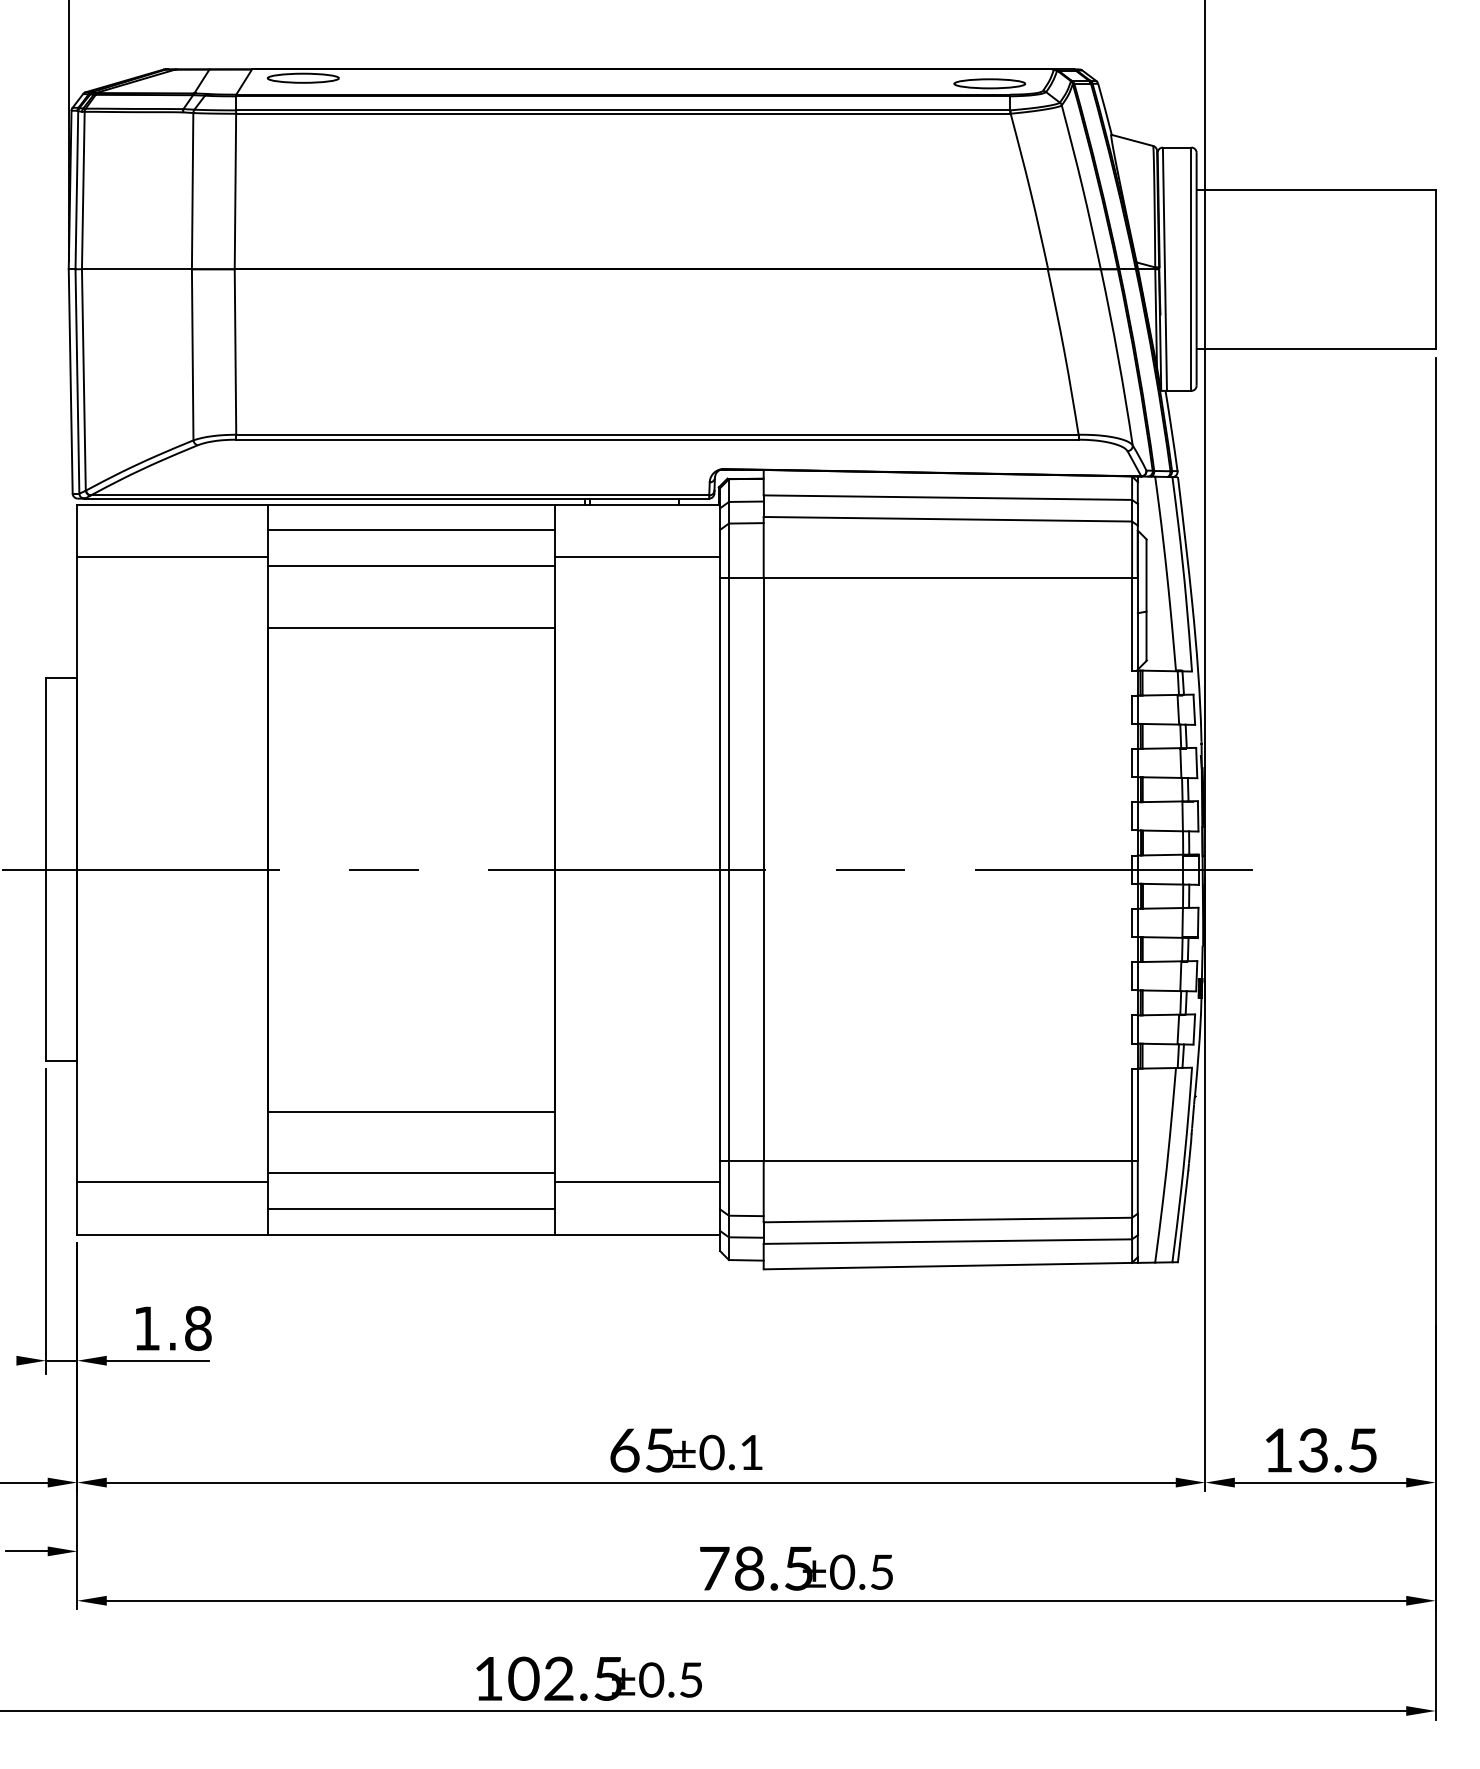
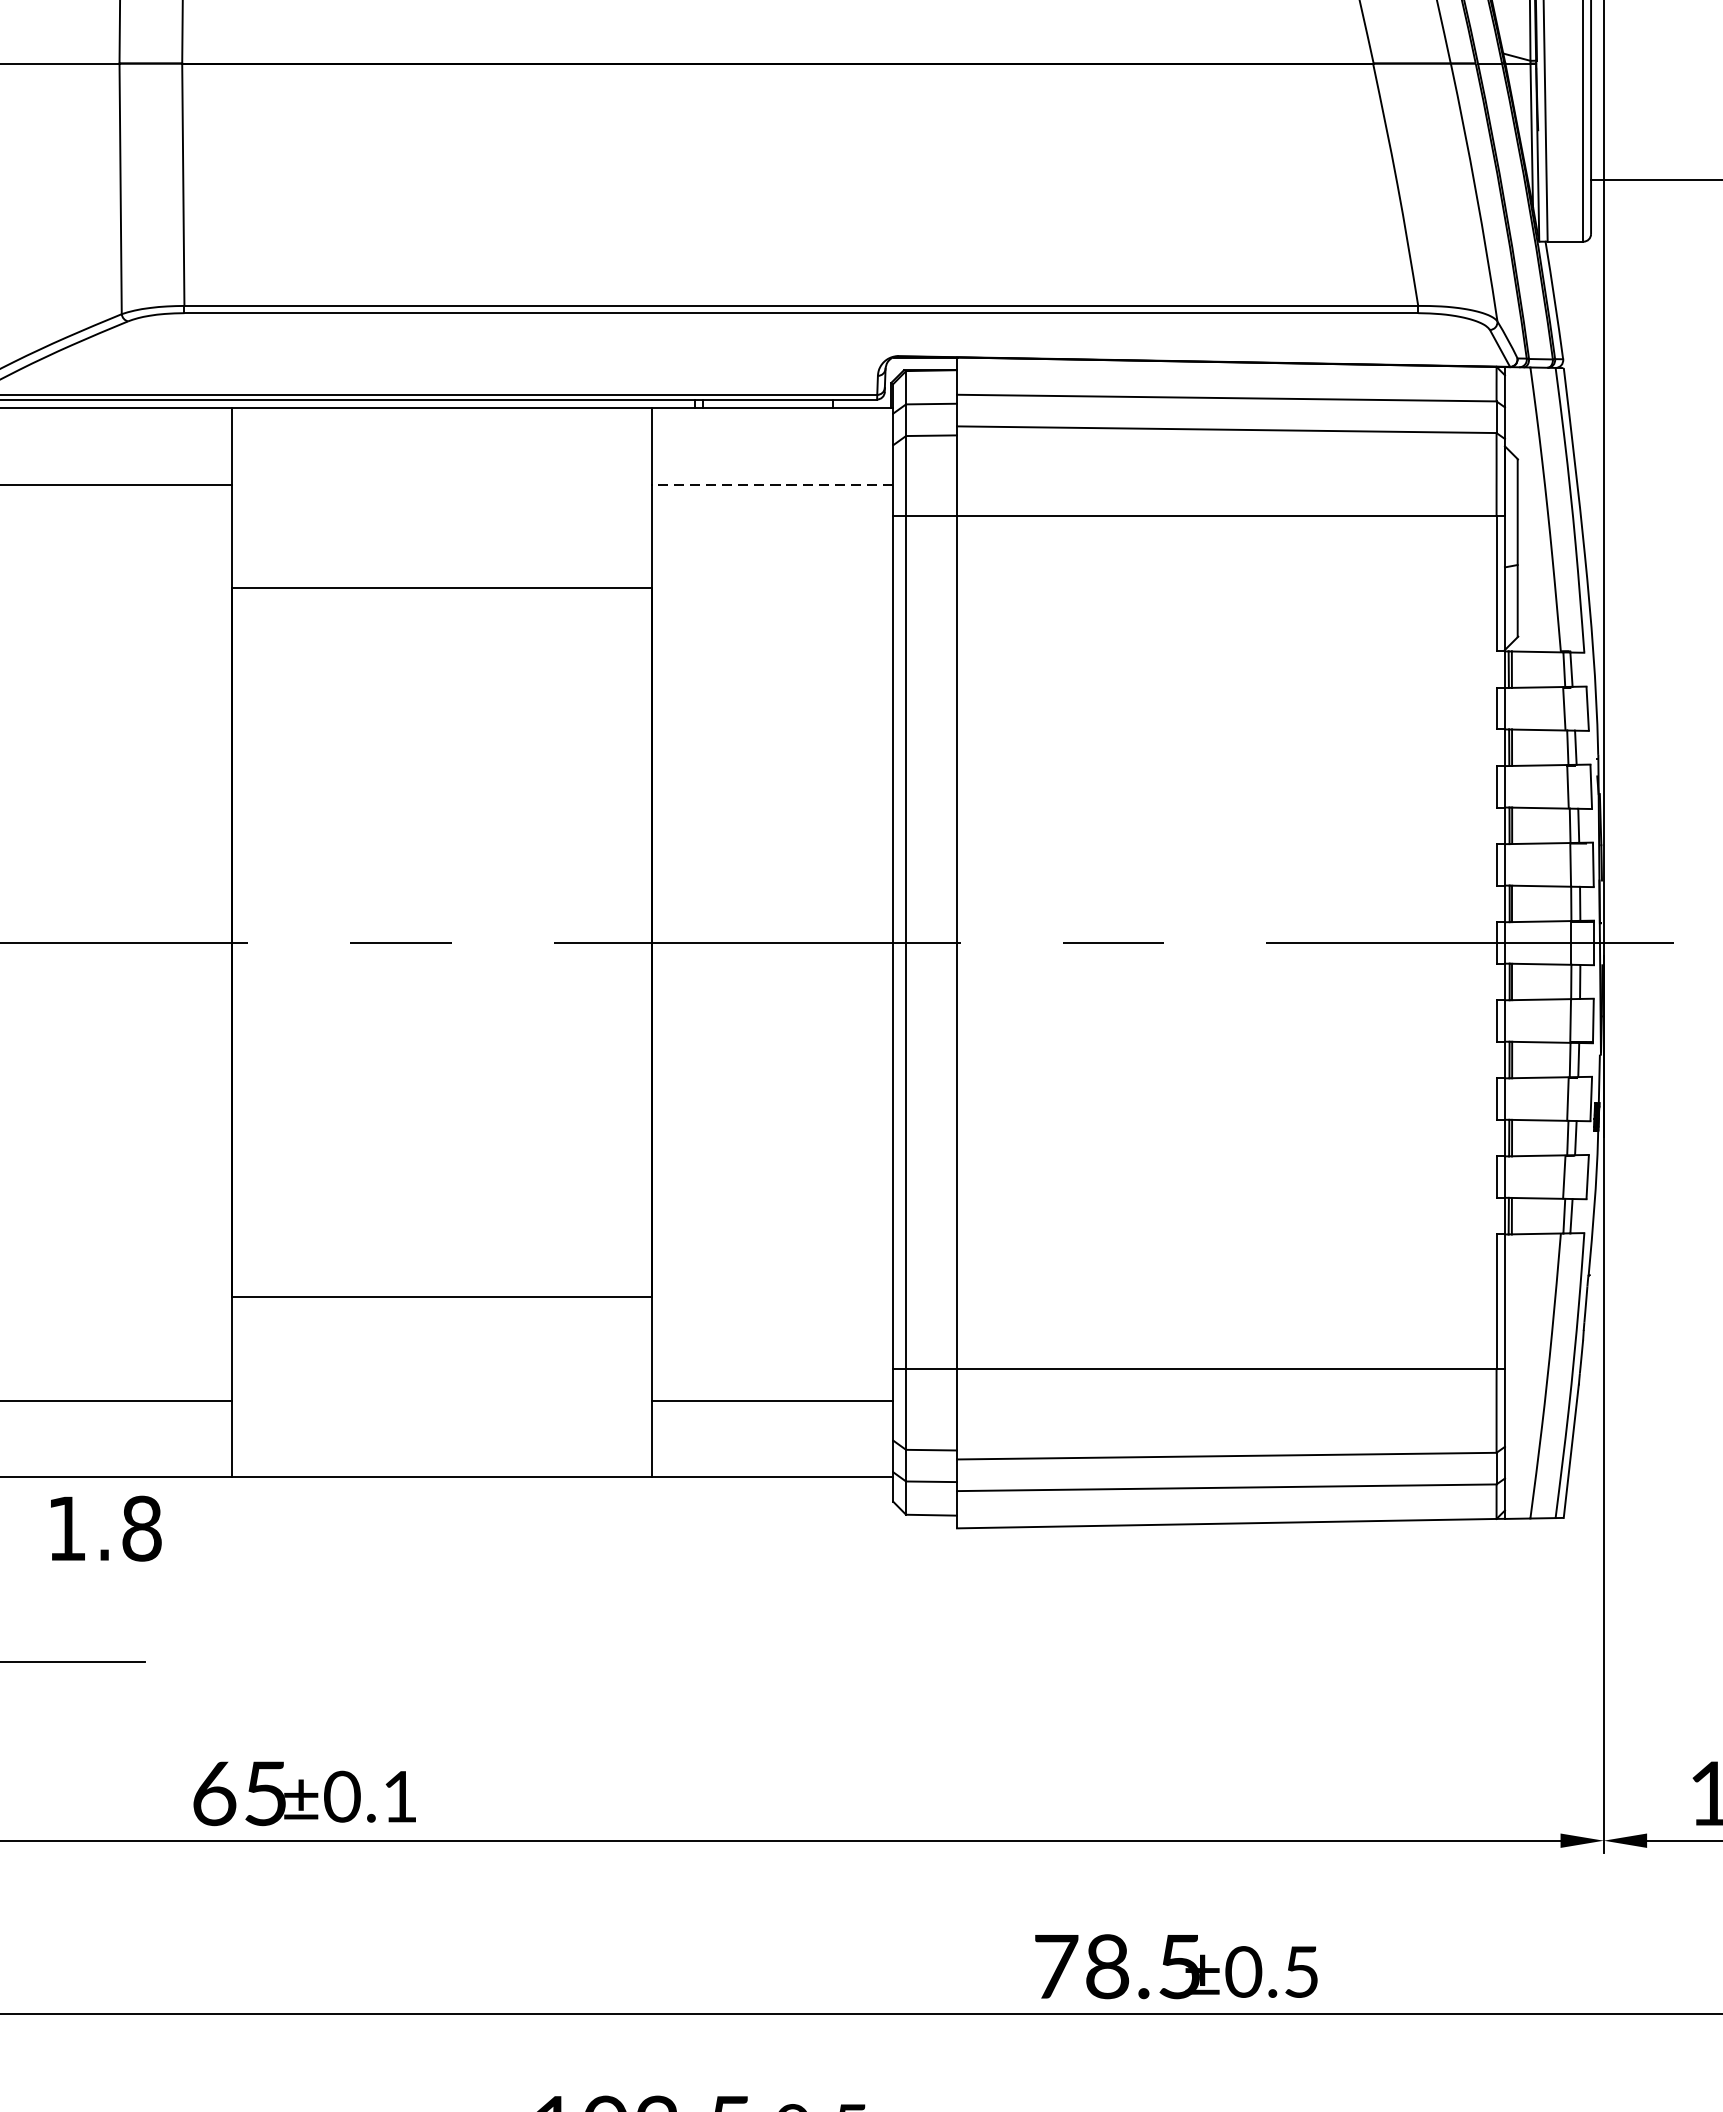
line: (411, 530) -> (441, 446), removed
line: (637, 556) -> (772, 484), solid -> dashed
line: (411, 566) -> (441, 498), removed
line: (411, 1173) -> (441, 1387), removed
line: (411, 1209) -> (441, 1440), removed
text: (173, 1328) -> (105, 1528), moved
text: (686, 1450) -> (304, 1793), moved
text: (796, 1568) -> (1176, 1966), moved

